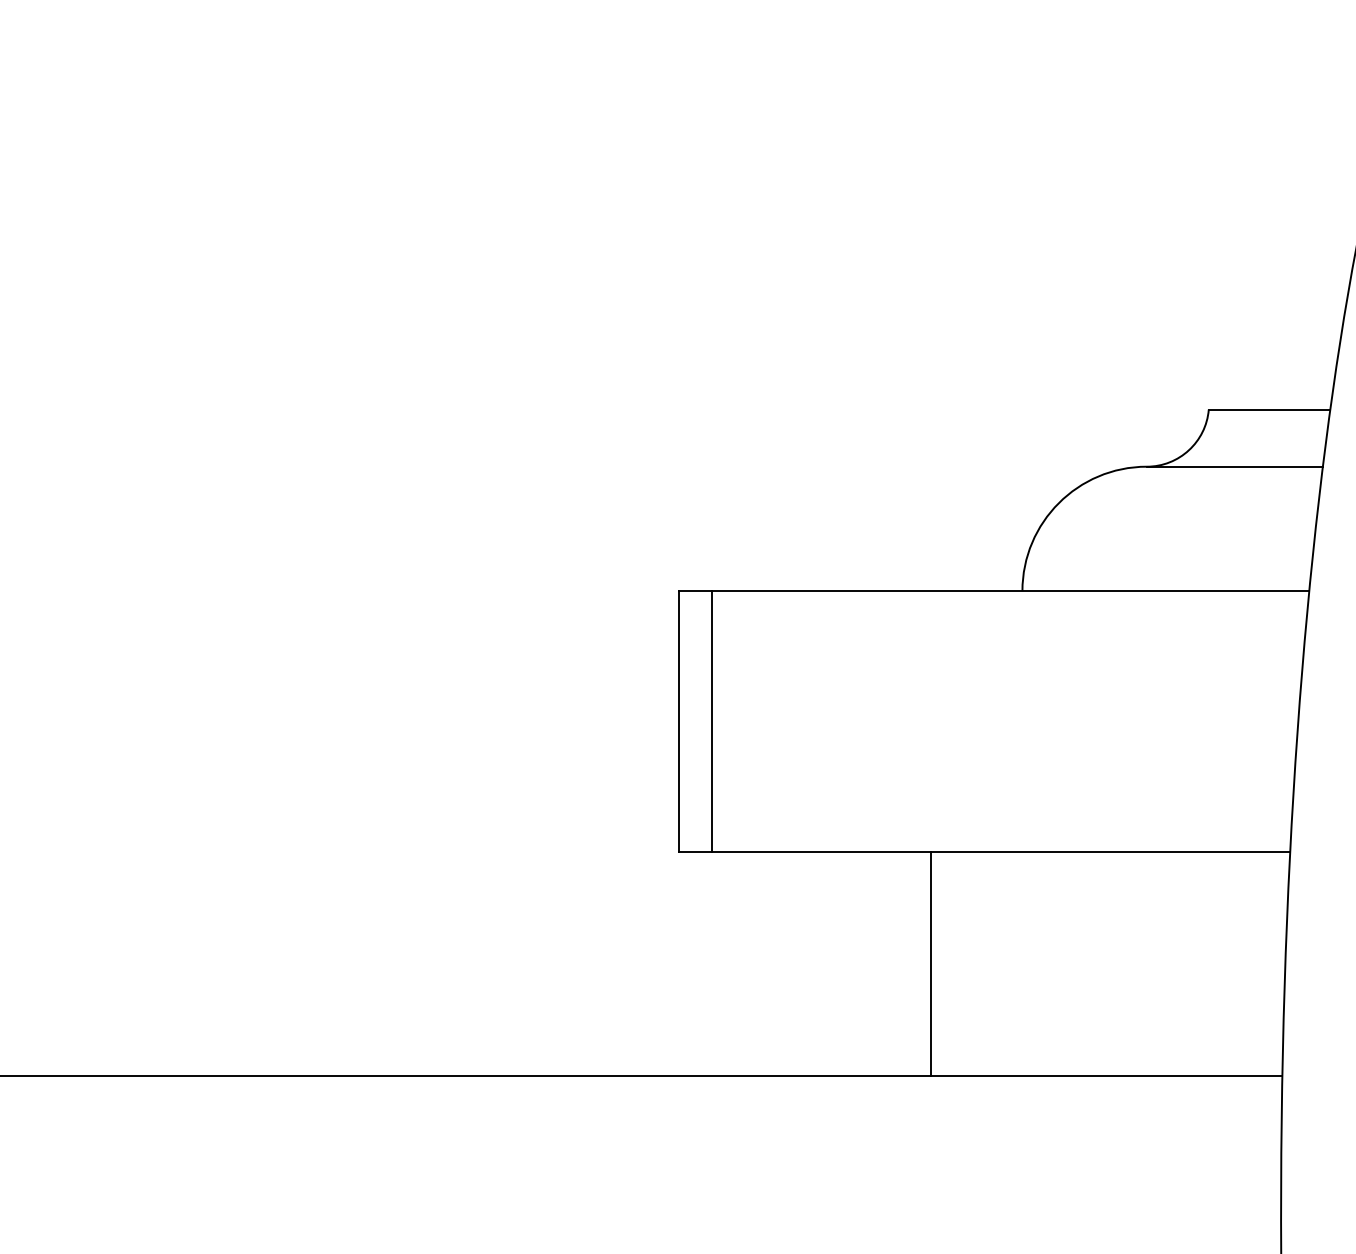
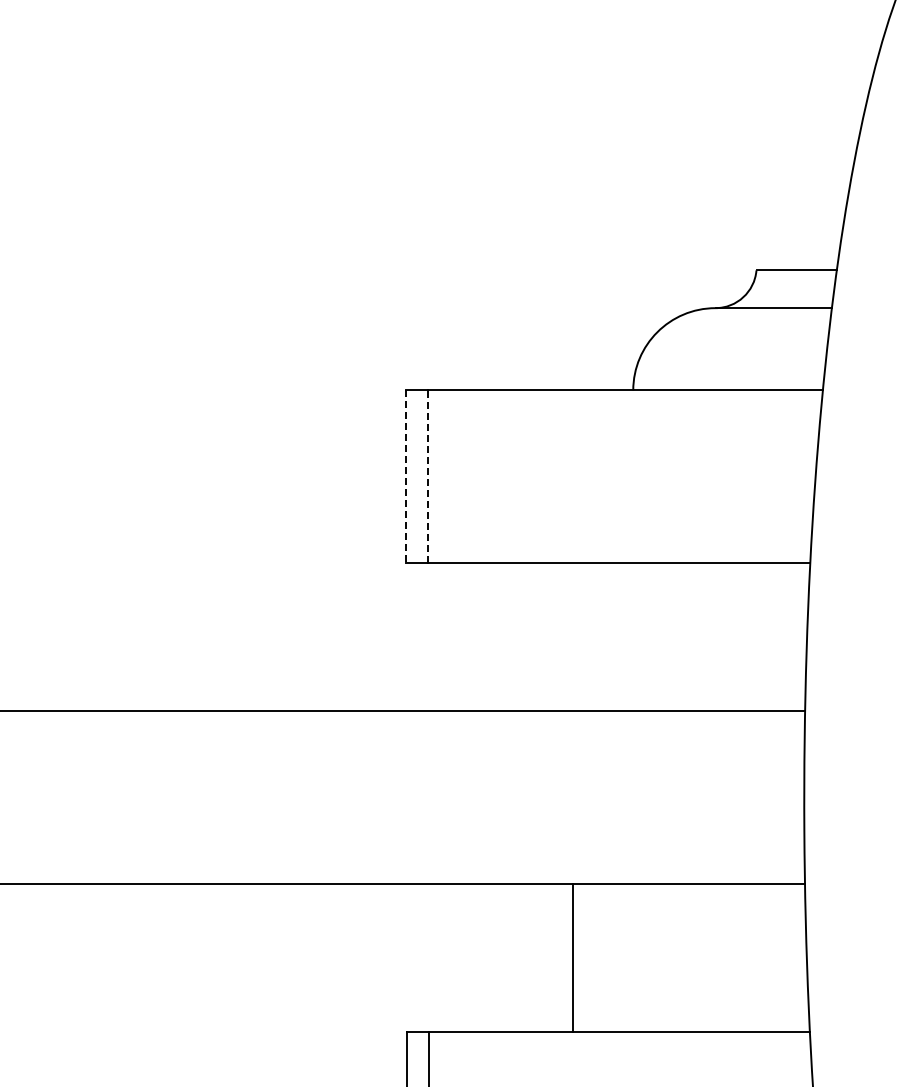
line: (712, 721) -> (428, 476), solid -> dashed
line: (679, 722) -> (406, 477), solid -> dashed
line: (930, 964) -> (572, 637), removed

